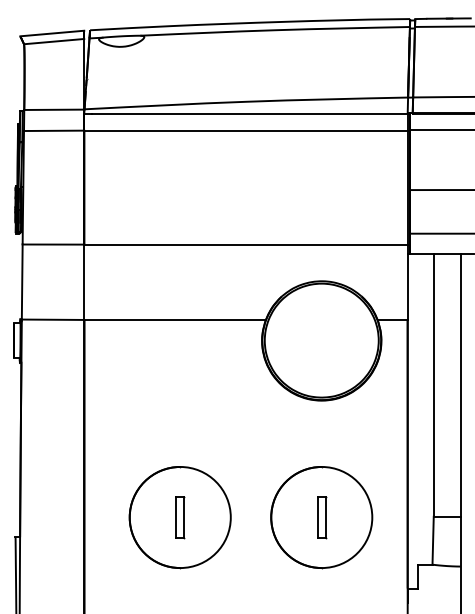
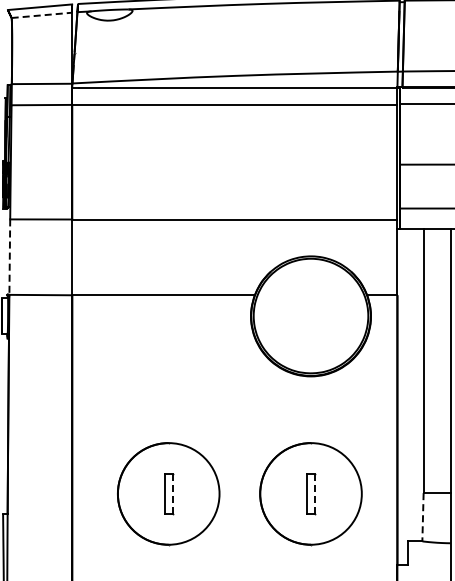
line: (54, 41) -> (42, 15), solid -> dashed
line: (22, 282) -> (10, 257), solid -> dashed
line: (184, 518) -> (172, 494), solid -> dashed
line: (325, 518) -> (314, 494), solid -> dashed
line: (433, 541) -> (423, 518), solid -> dashed

